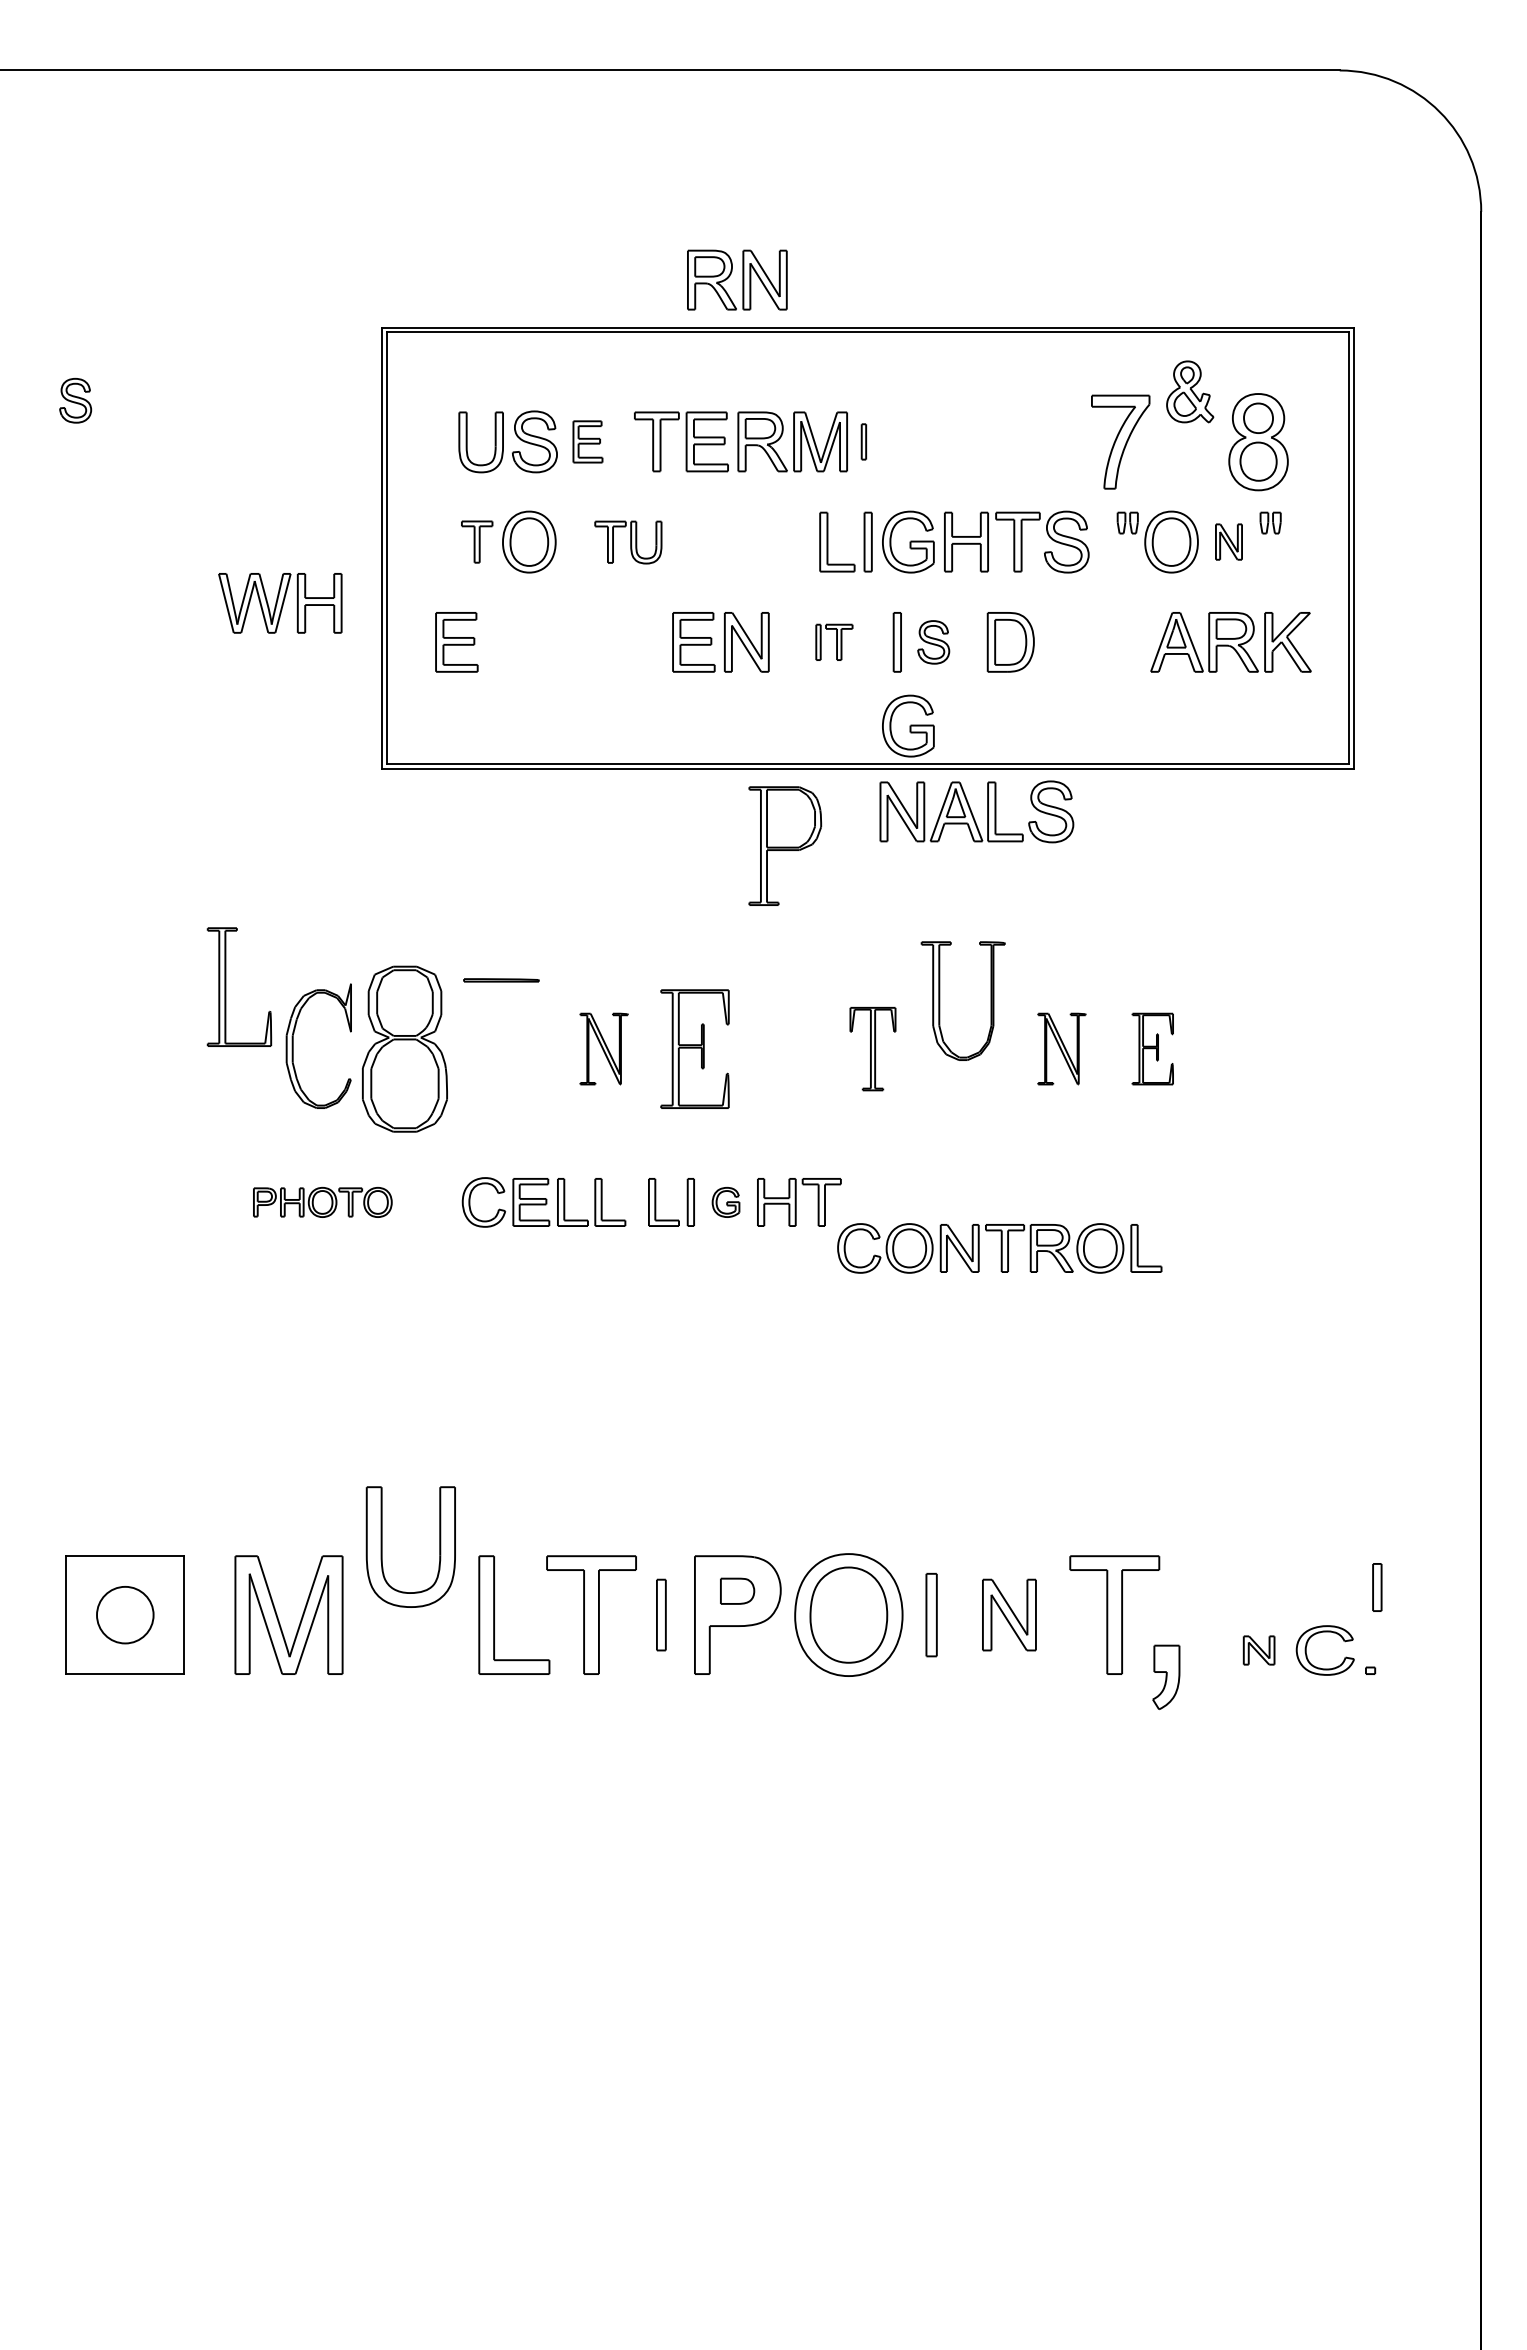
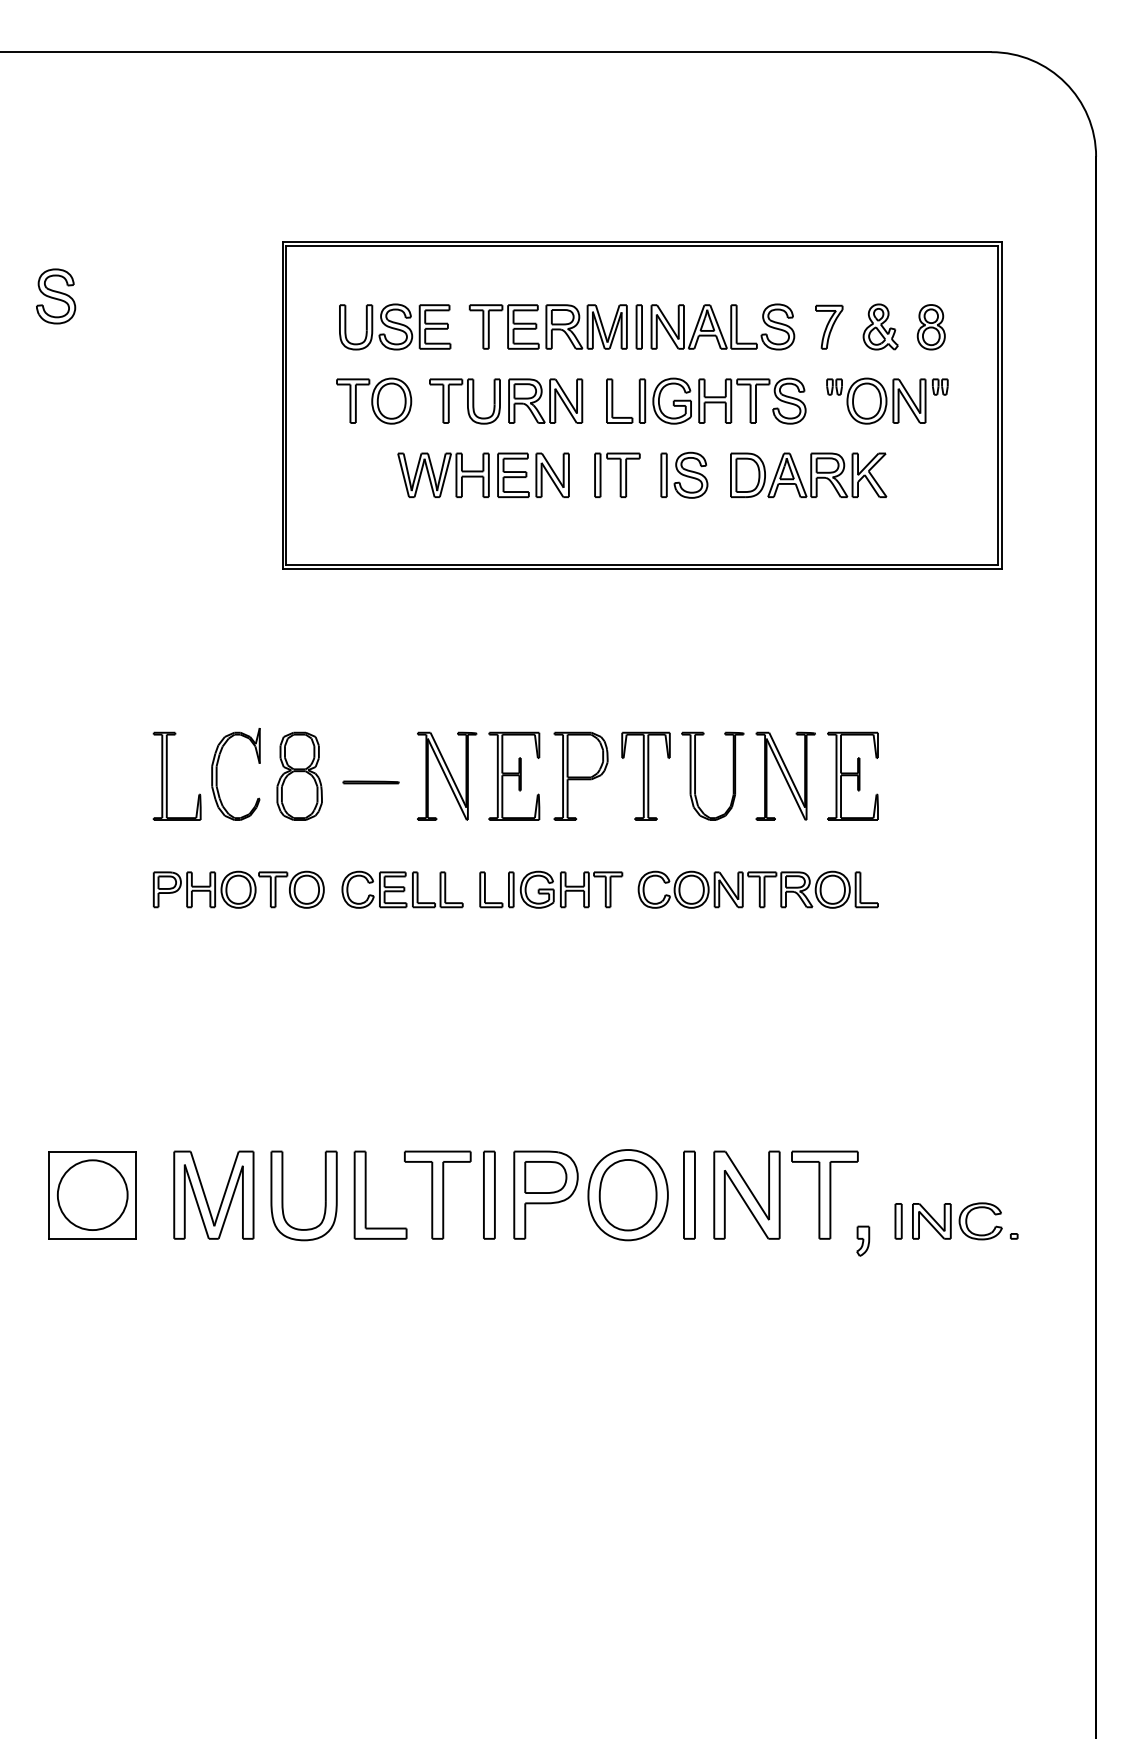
part: (737, 279) -> (545, 400), moved
part: (1190, 391) -> (880, 326), moved
part: (75, 400) -> (55, 296), size x1.67
part: (587, 441) -> (434, 326), size x1.43
part: (863, 441) -> (639, 326), size x1.67
part: (1120, 442) -> (829, 327), size x0.62
part: (1258, 442) -> (931, 327), size x0.62
part: (476, 541) -> (352, 400), size x1.43
part: (1228, 541) -> (909, 400), size x1.67
part: (628, 542) -> (465, 401), size x1.43
part: (280, 603) -> (443, 475), moved
part: (456, 642) -> (337, 475), removed
part: (834, 642) -> (617, 475), size x1.67
part: (933, 642) -> (690, 475), size x1.43
part: (1230, 642) -> (826, 475), moved
part: (908, 725) -> (672, 536), removed
part: (976, 811) -> (722, 326), moved
part: (785, 845) -> (581, 775), moved
line: (501, 980) -> (371, 782), moved
part: (226, 986) -> (167, 775), moved
part: (940, 1000) -> (695, 775), moved
part: (404, 1048) -> (299, 775), size x0.71
part: (603, 1048) -> (446, 775), size x1.67
part: (872, 1048) -> (645, 775), size x1.43
part: (1061, 1048) -> (785, 775), size x1.67
part: (1152, 1048) -> (852, 775), size x1.67
part: (322, 1202) -> (238, 889), size x1.67
part: (725, 1202) -> (536, 889), size x1.67
part: (999, 1248) -> (758, 889), moved
part: (382, 1546) -> (283, 1195), moved
part: (1377, 1587) -> (898, 1221), moved
part: (737, 1591) -> (545, 1177), size x1.67
circle: (125, 1614) -> (92, 1194), size x1.67
part: (661, 1614) -> (489, 1194), size x1.67
part: (931, 1614) -> (689, 1194), size x1.43
part: (1009, 1614) -> (747, 1194), size x1.67
part: (1258, 1650) -> (931, 1221), size x1.67
part: (1166, 1677) -> (863, 1241), size x0.62

